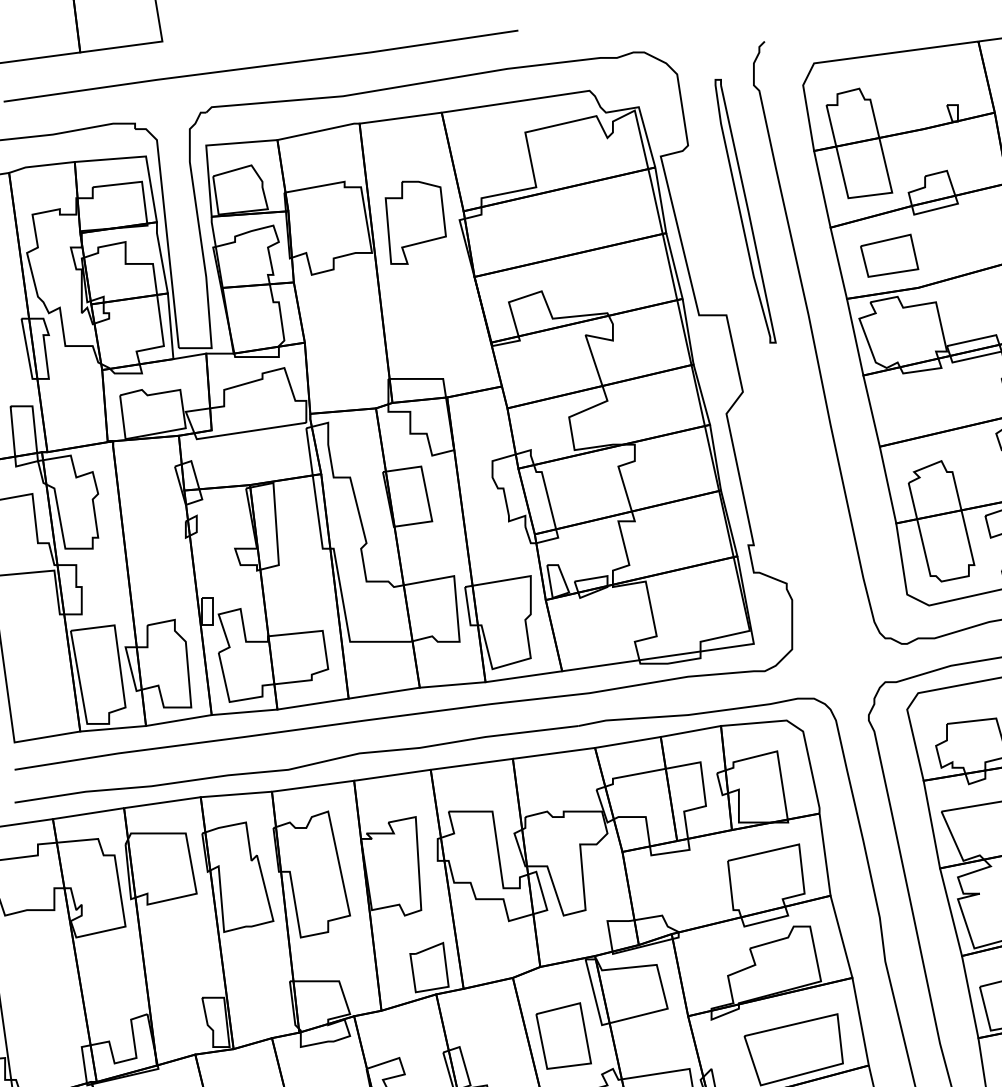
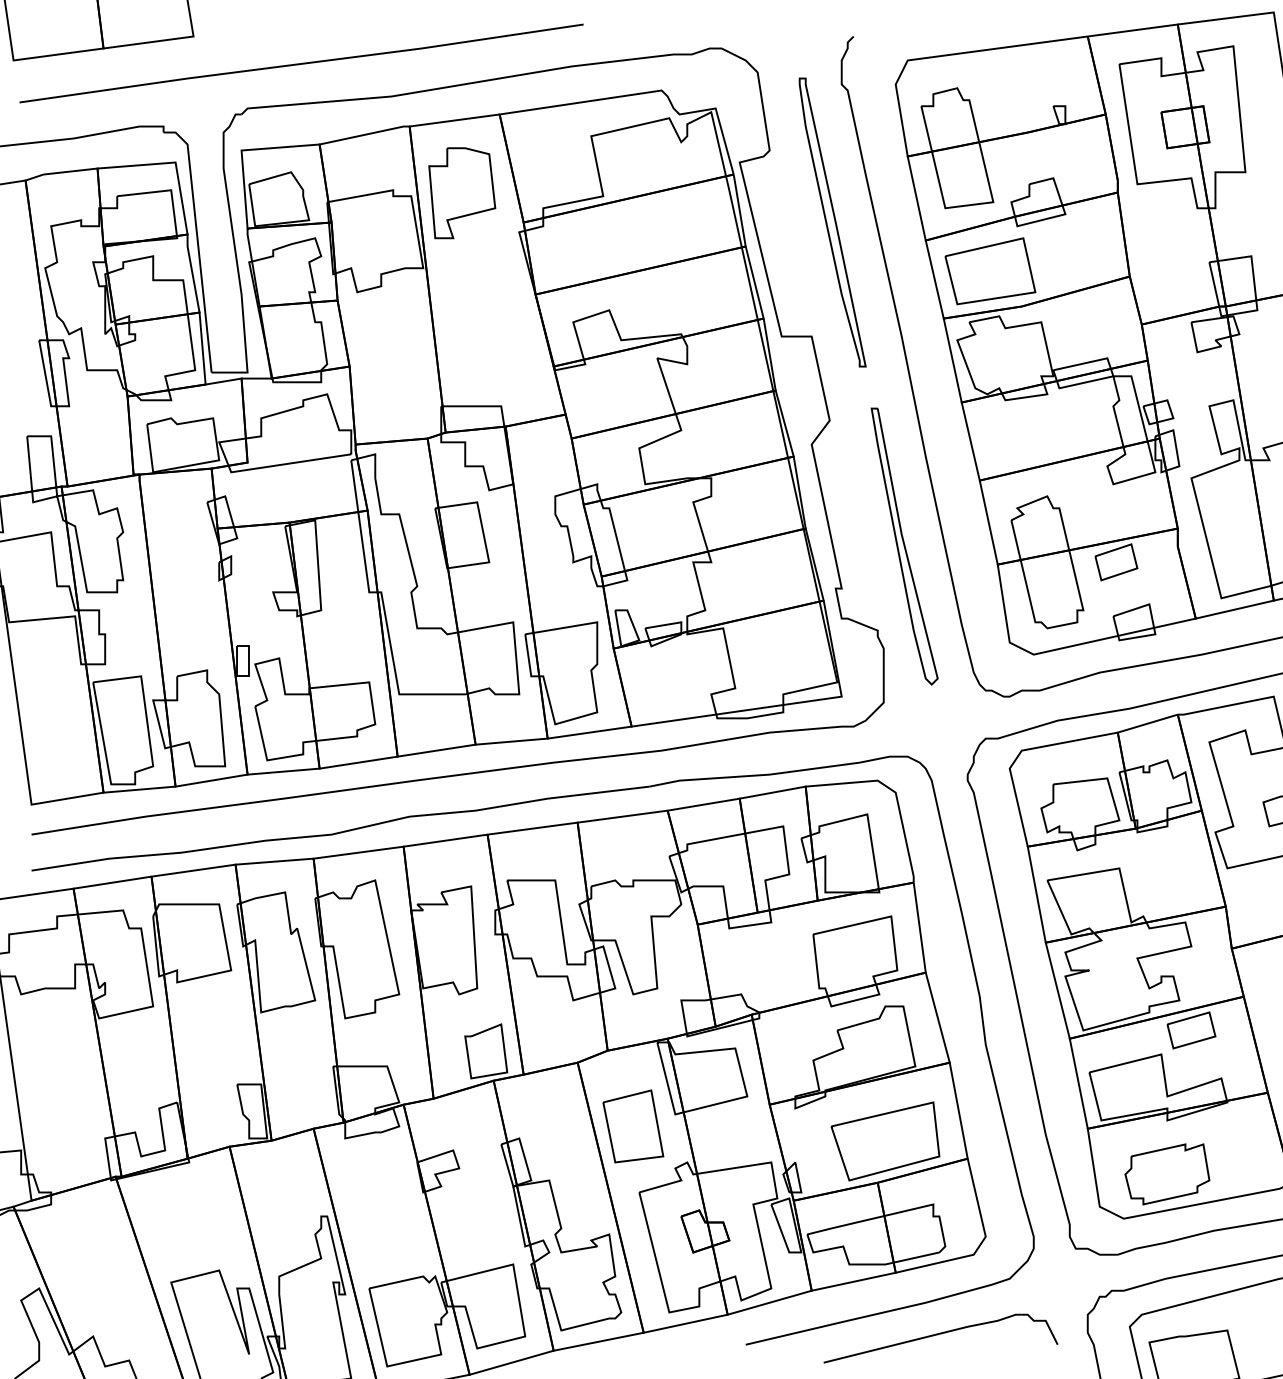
part: (416, 223) -> (462, 193), moved
part: (889, 255) -> (990, 271), size x1.43
part: (811, 506) -> (904, 546), added

